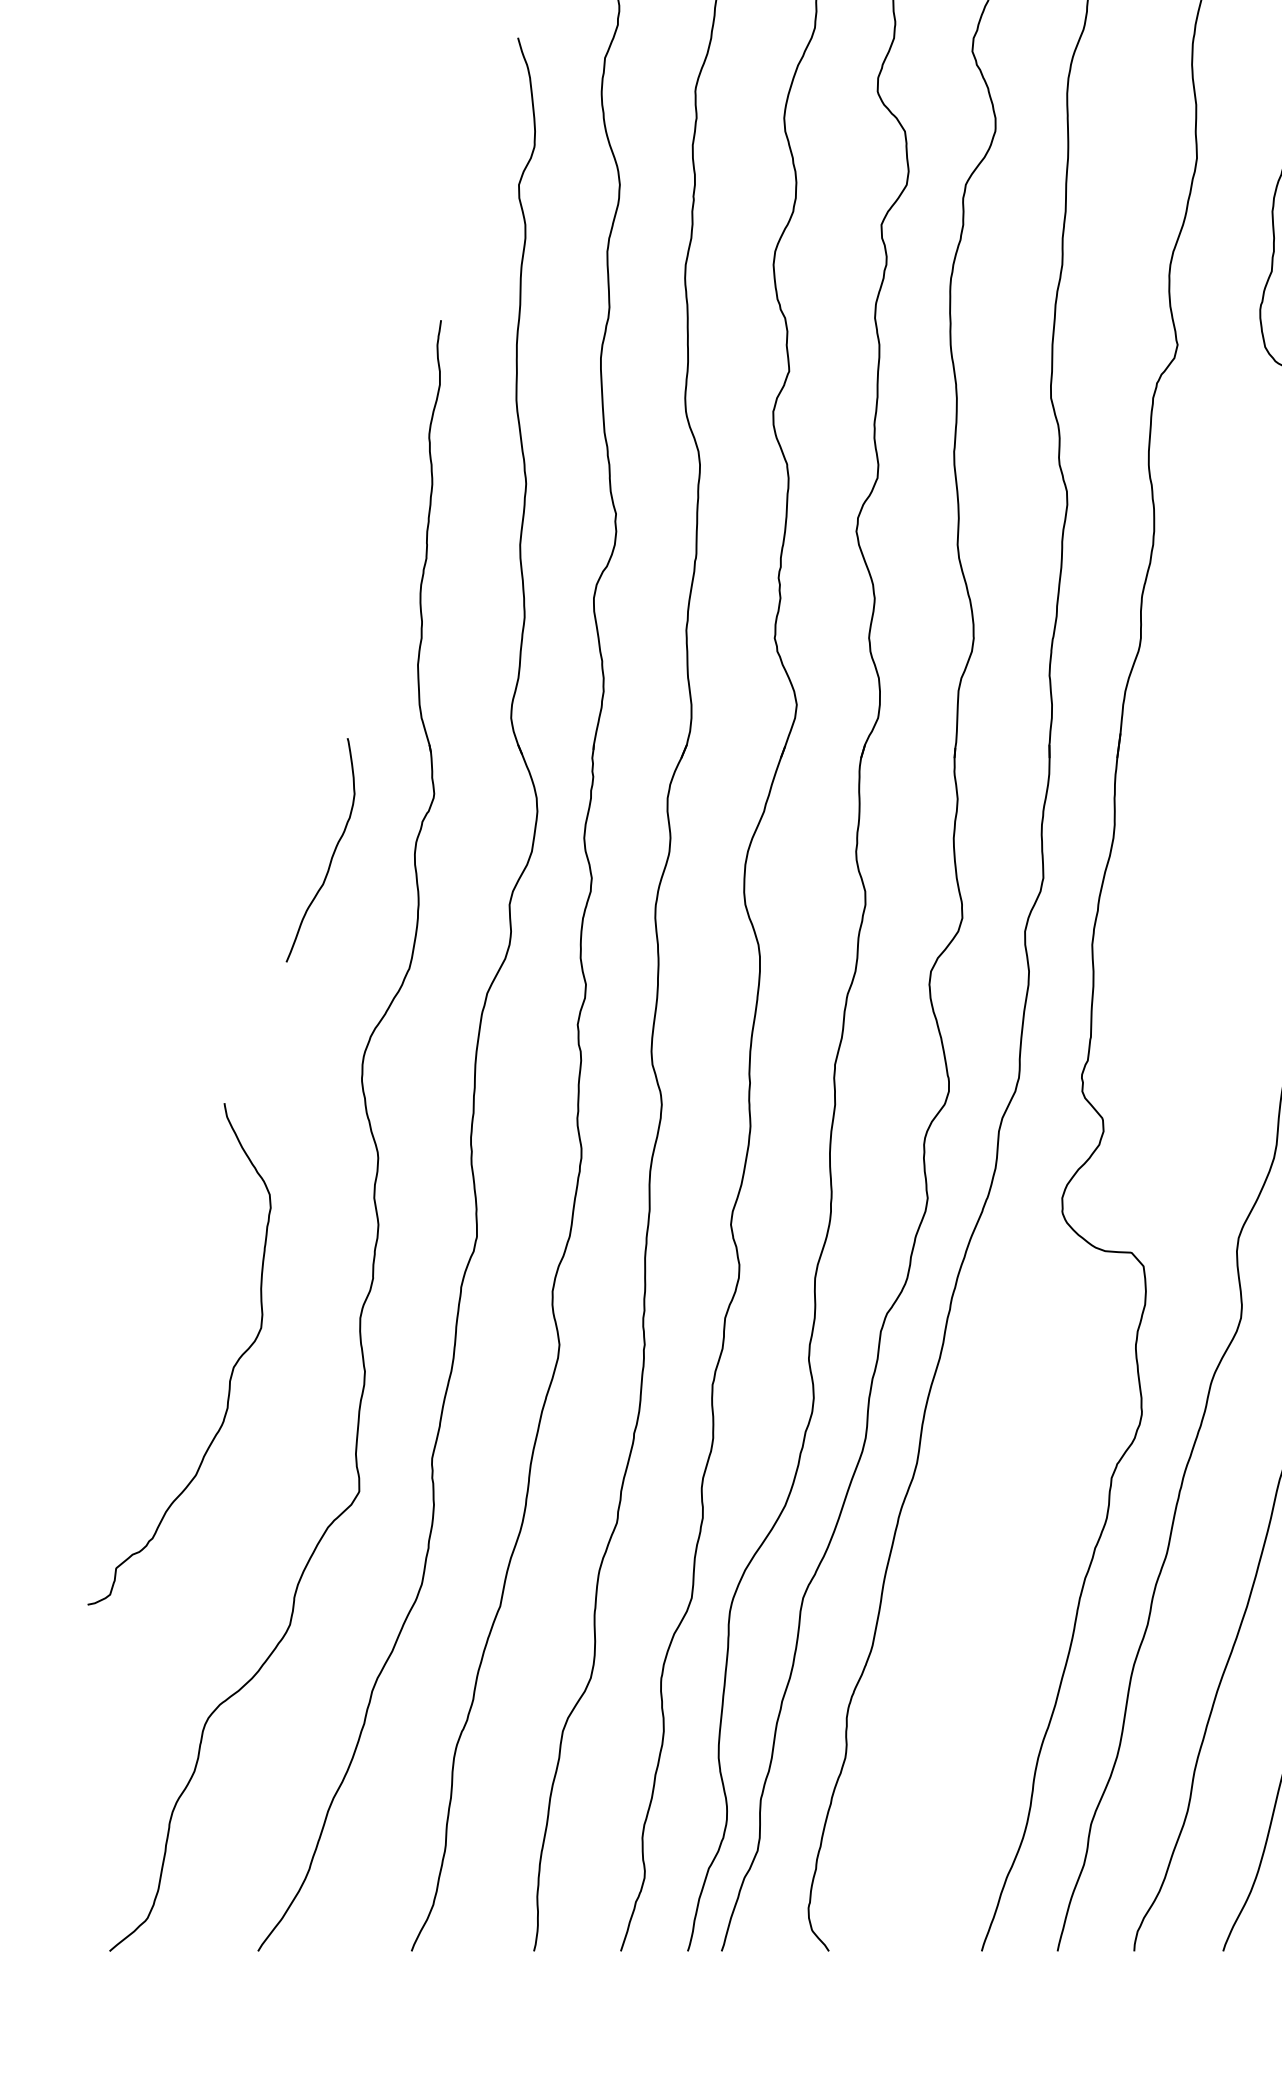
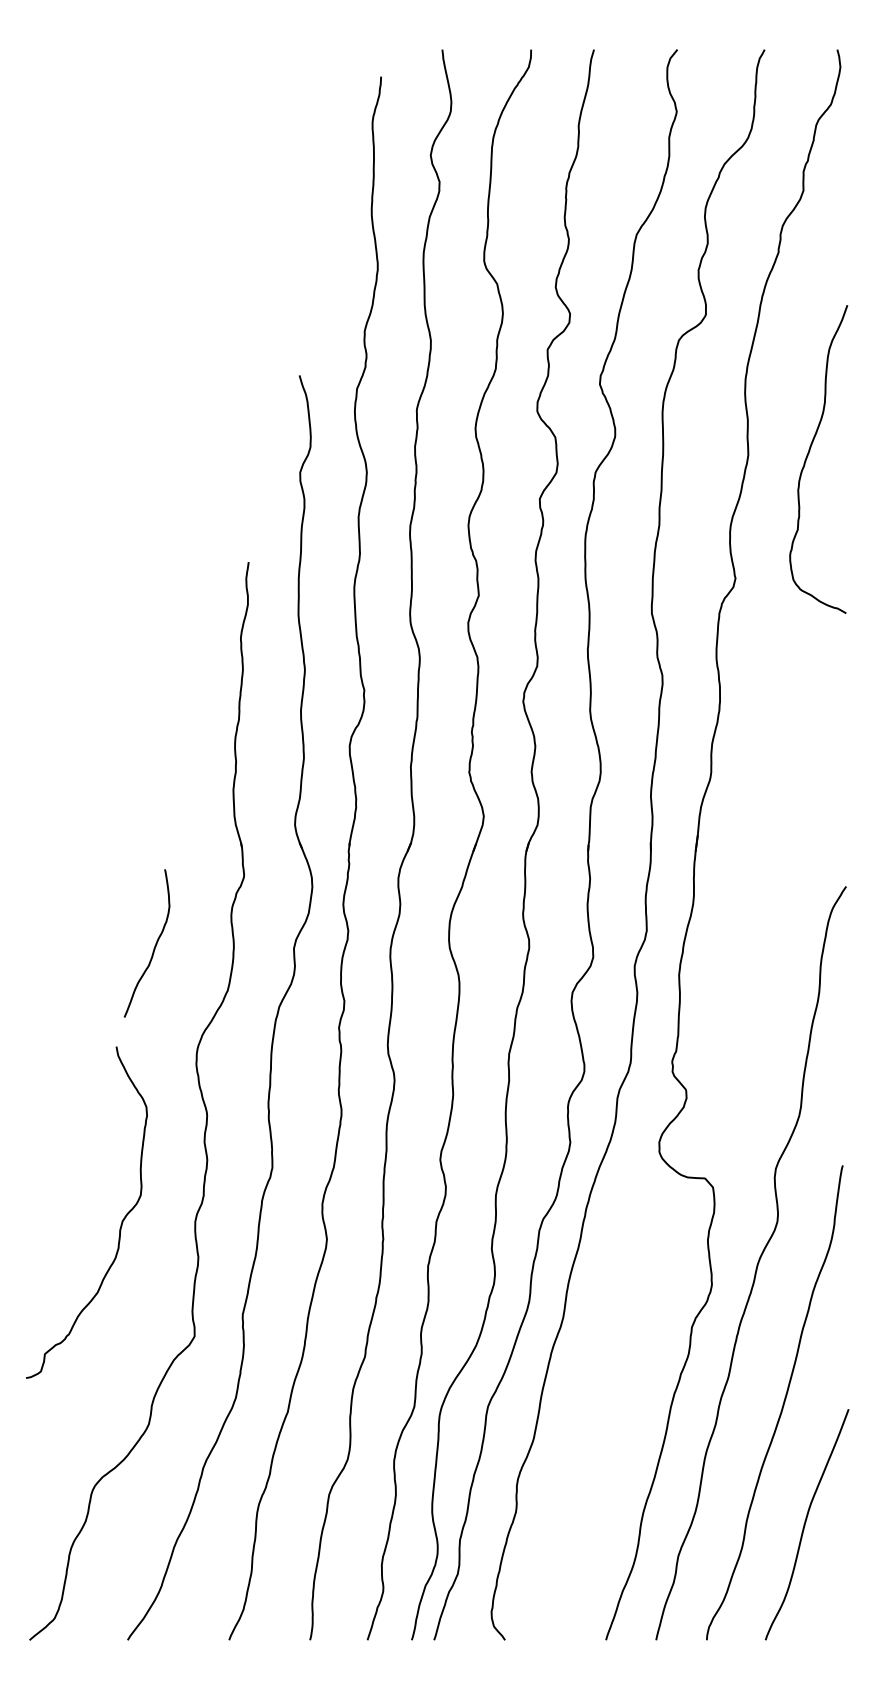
curve: (331, 853) -> (154, 945), moved
curve: (230, 1372) -> (120, 1224), moved

